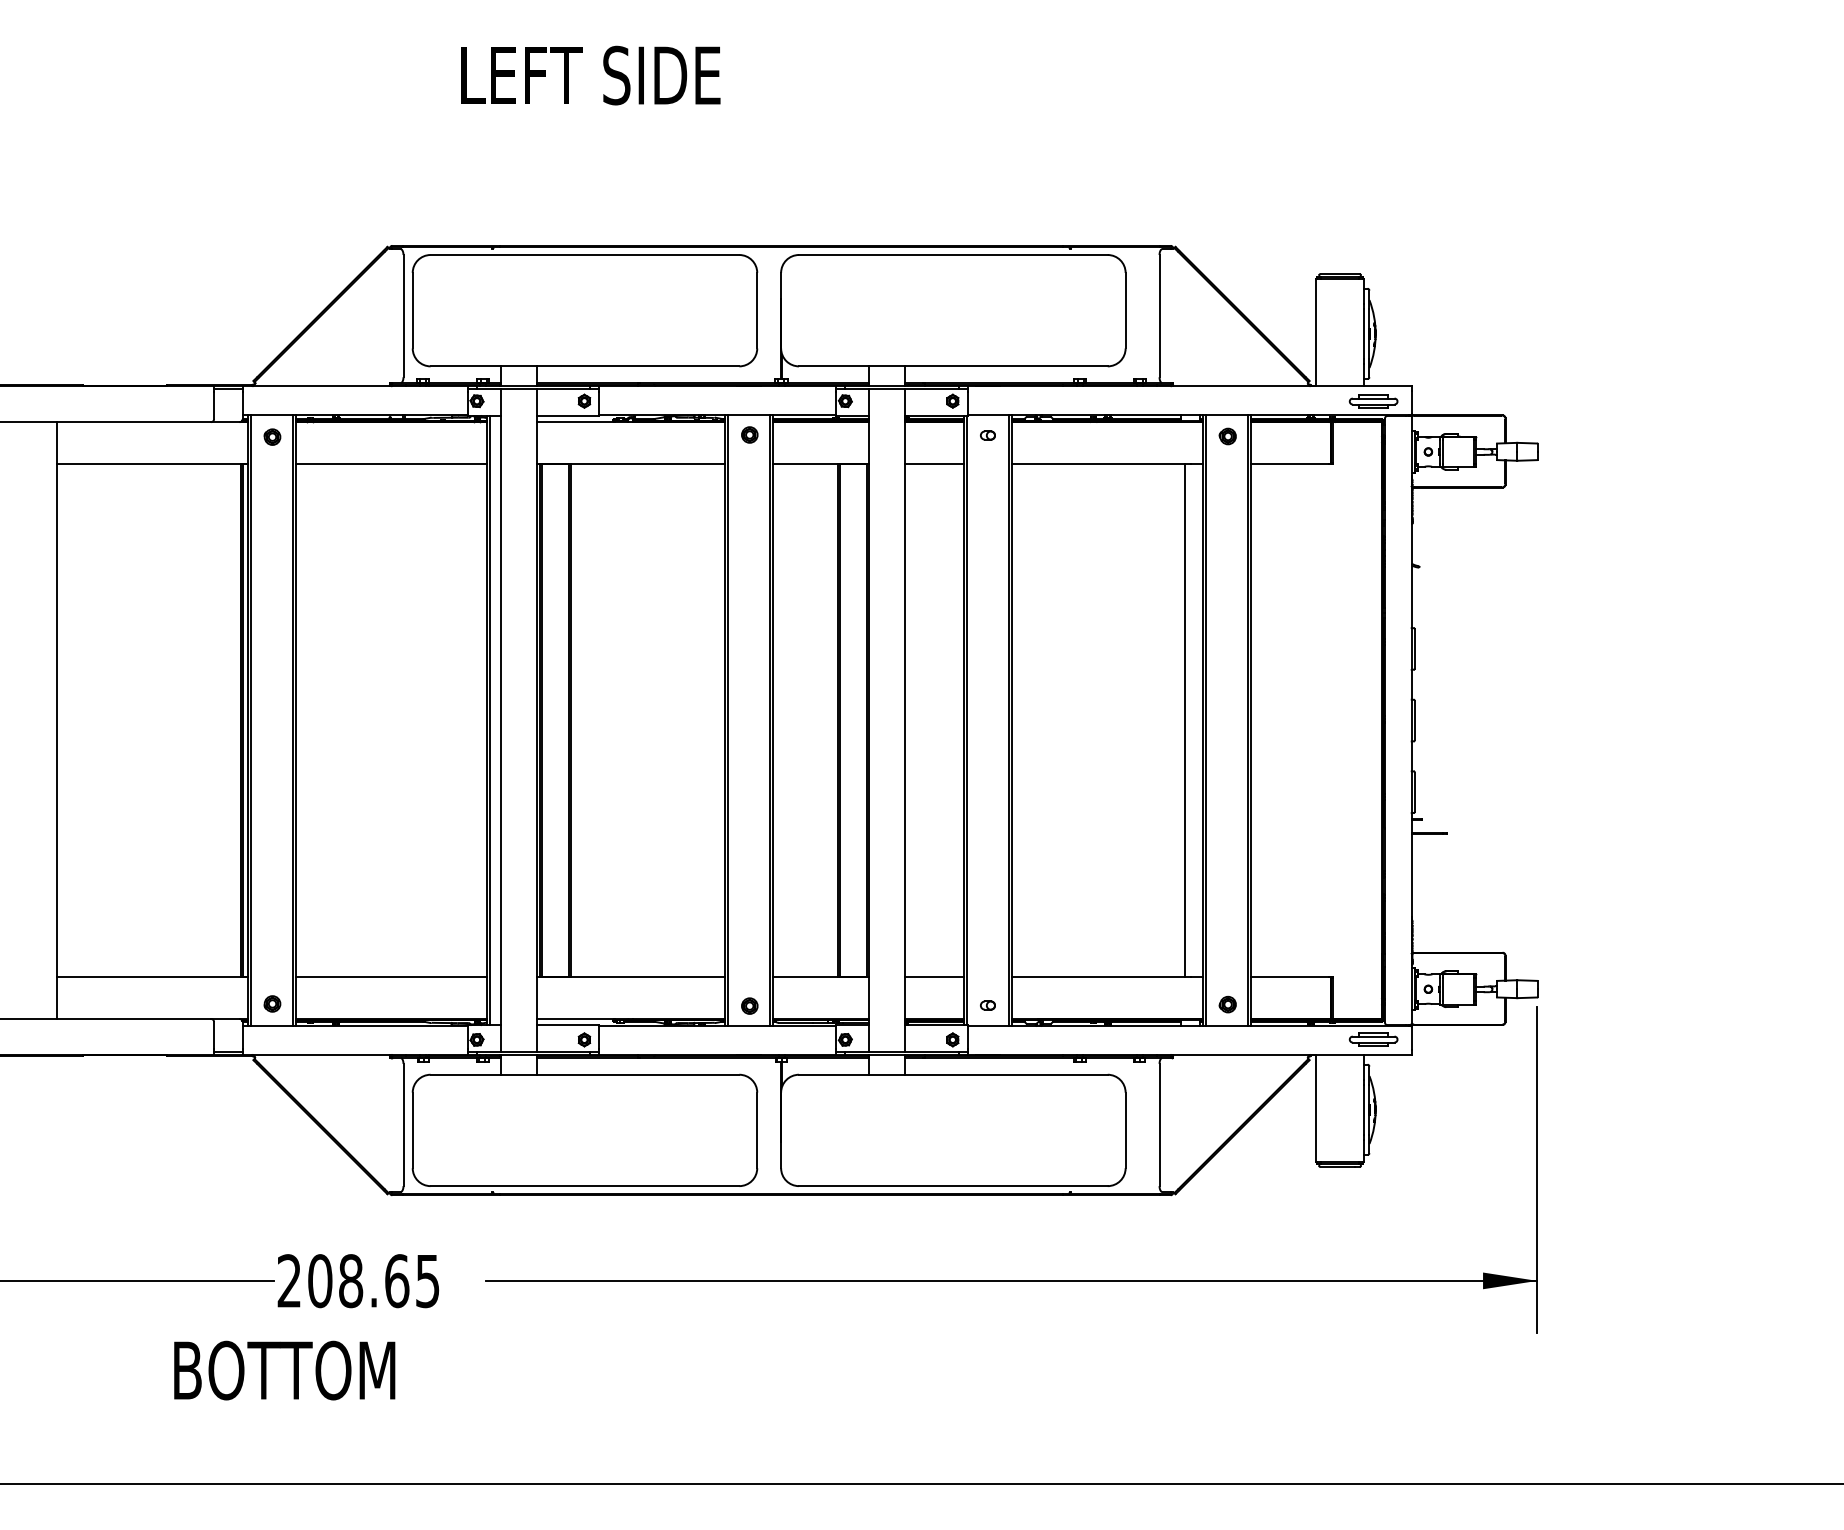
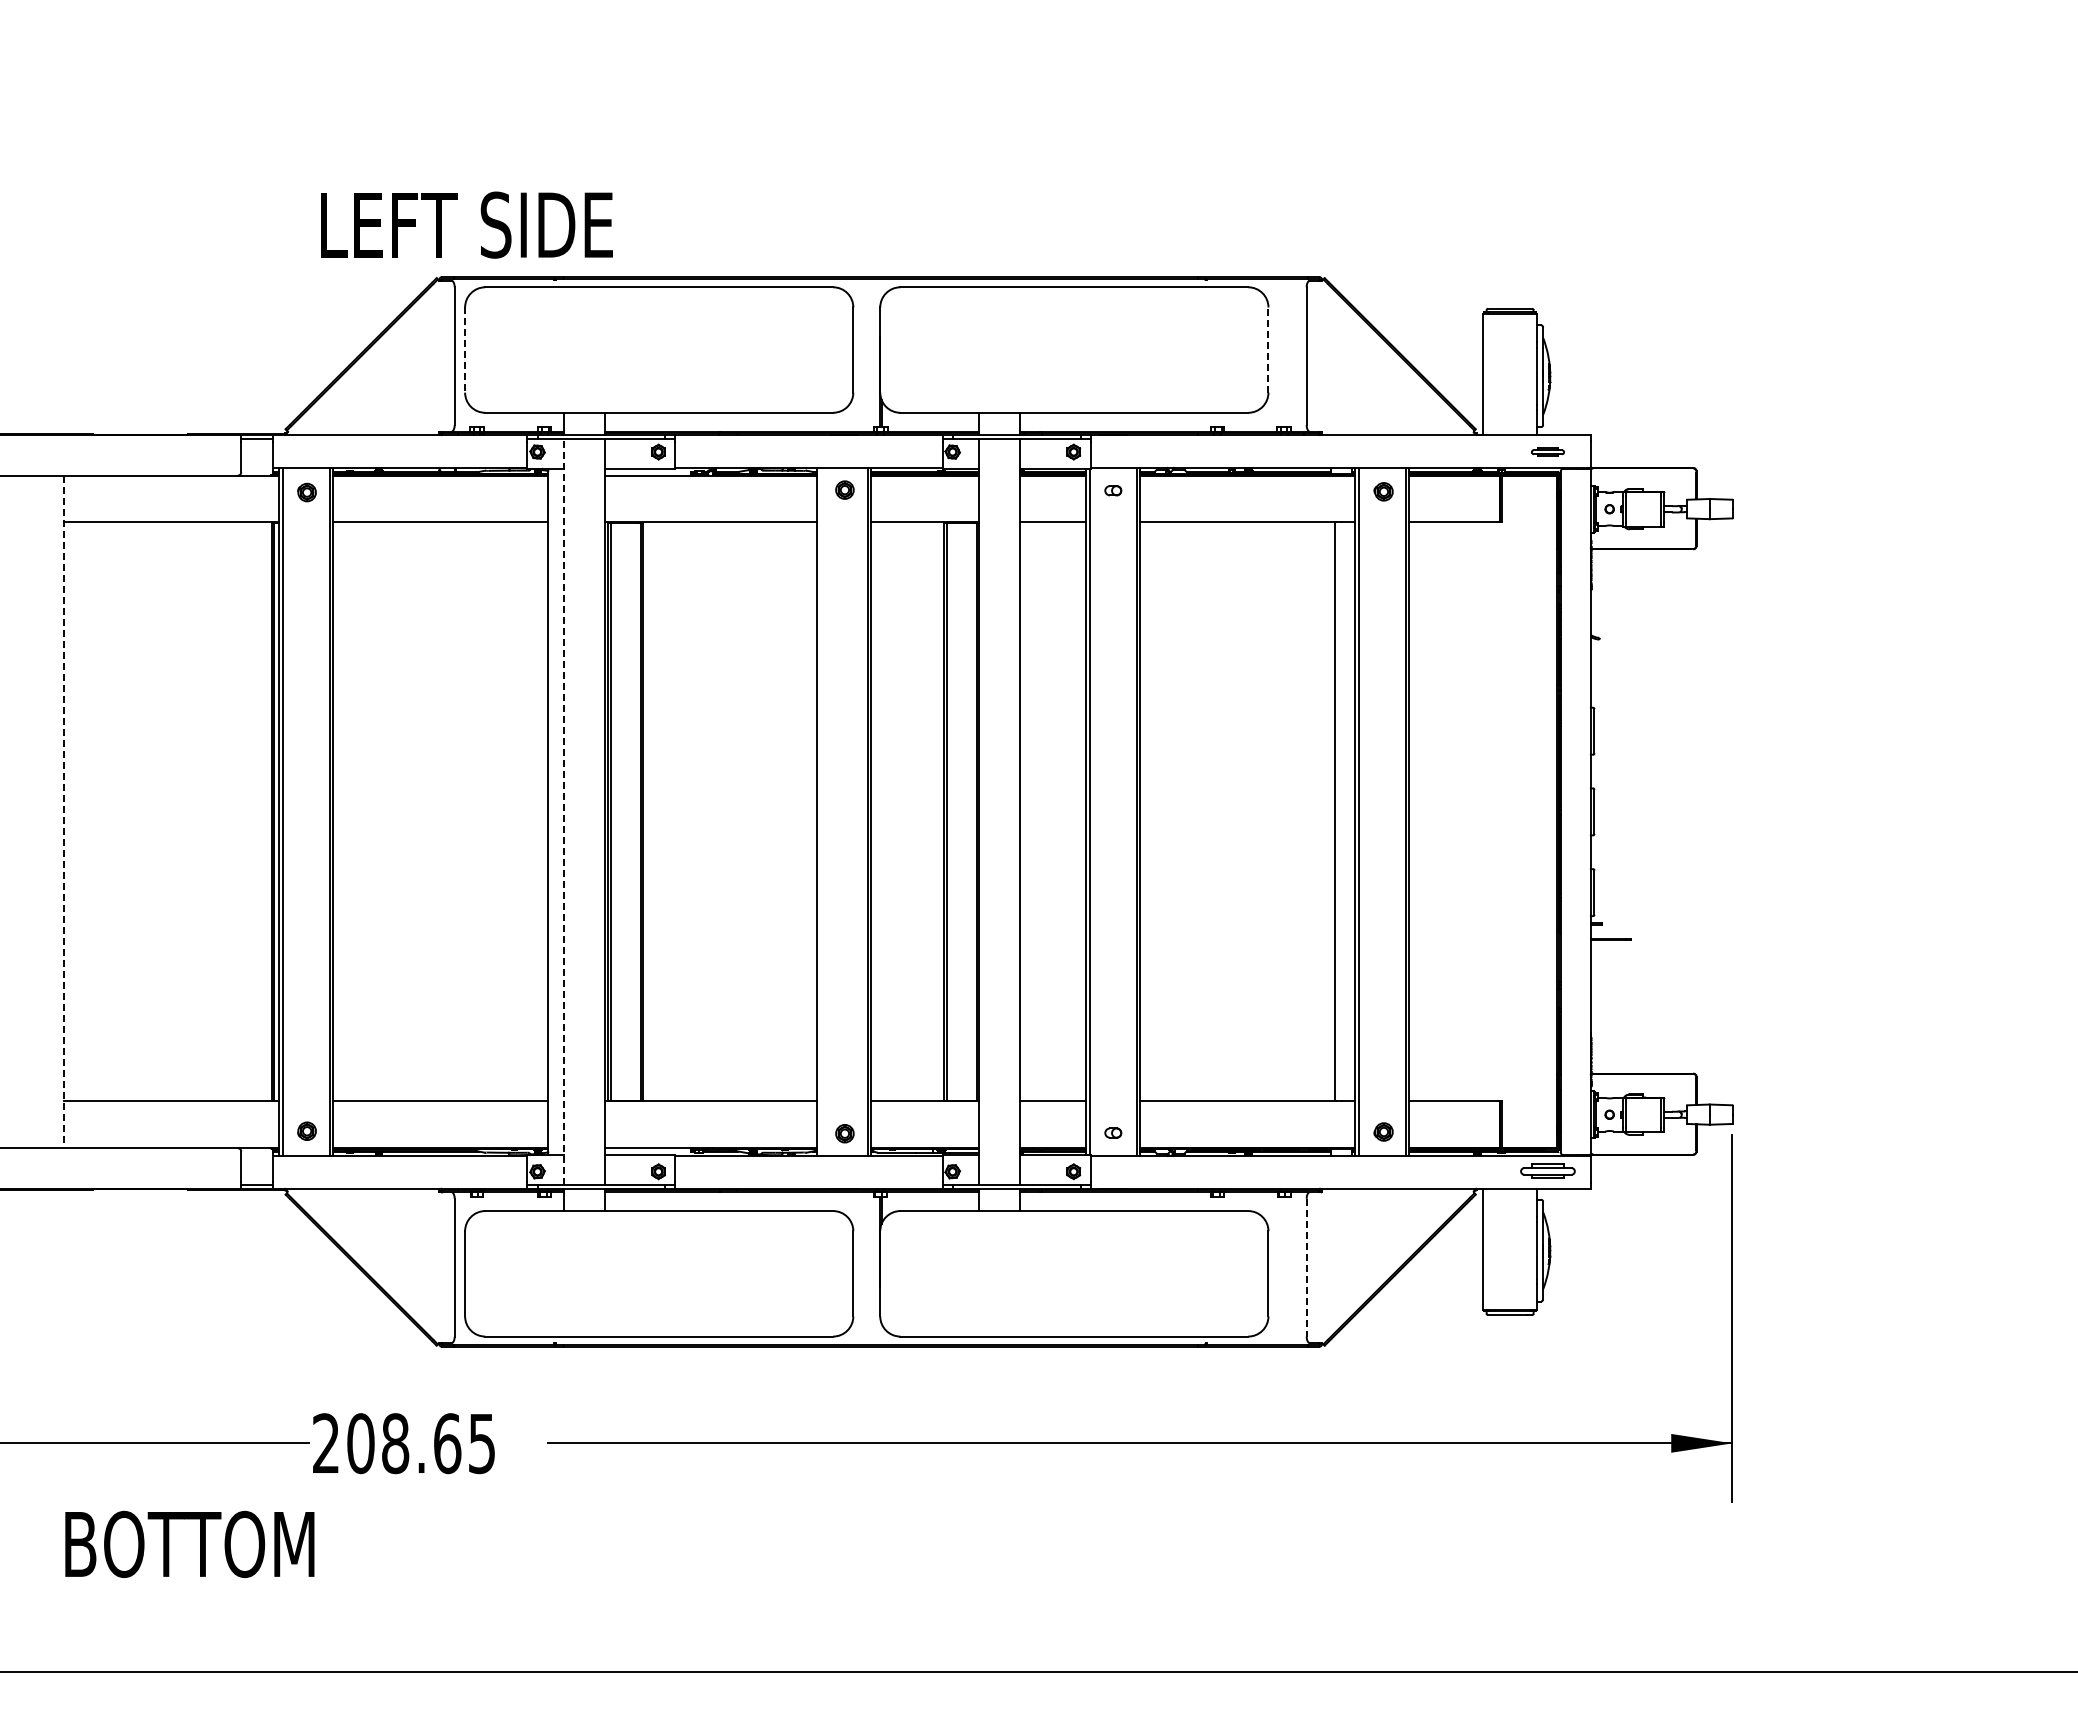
text: (590, 75) -> (466, 224), moved
line: (413, 311) -> (465, 350), solid -> dashed
line: (1125, 311) -> (1268, 350), solid -> dashed
part: (1373, 400) -> (1547, 451), size x0.6
line: (489, 720) -> (551, 811), removed
line: (500, 720) -> (564, 811), solid -> dashed
line: (728, 720) -> (820, 811), removed
line: (57, 721) -> (64, 812), solid -> dashed
line: (1159, 1124) -> (1306, 1267), solid -> dashed
text: (284, 1370) -> (189, 1544), moved

